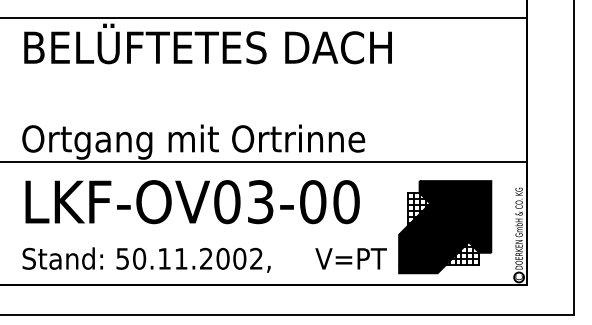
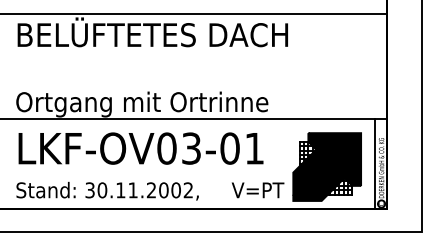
text: (346, 202) -> (254, 148), LKF-OV03-00 -> LKF-OV03-01
line: (510, 222) -> (375, 163), added
text: (122, 258) -> (89, 190), 50.11.2002, -> 30.11.2002,

